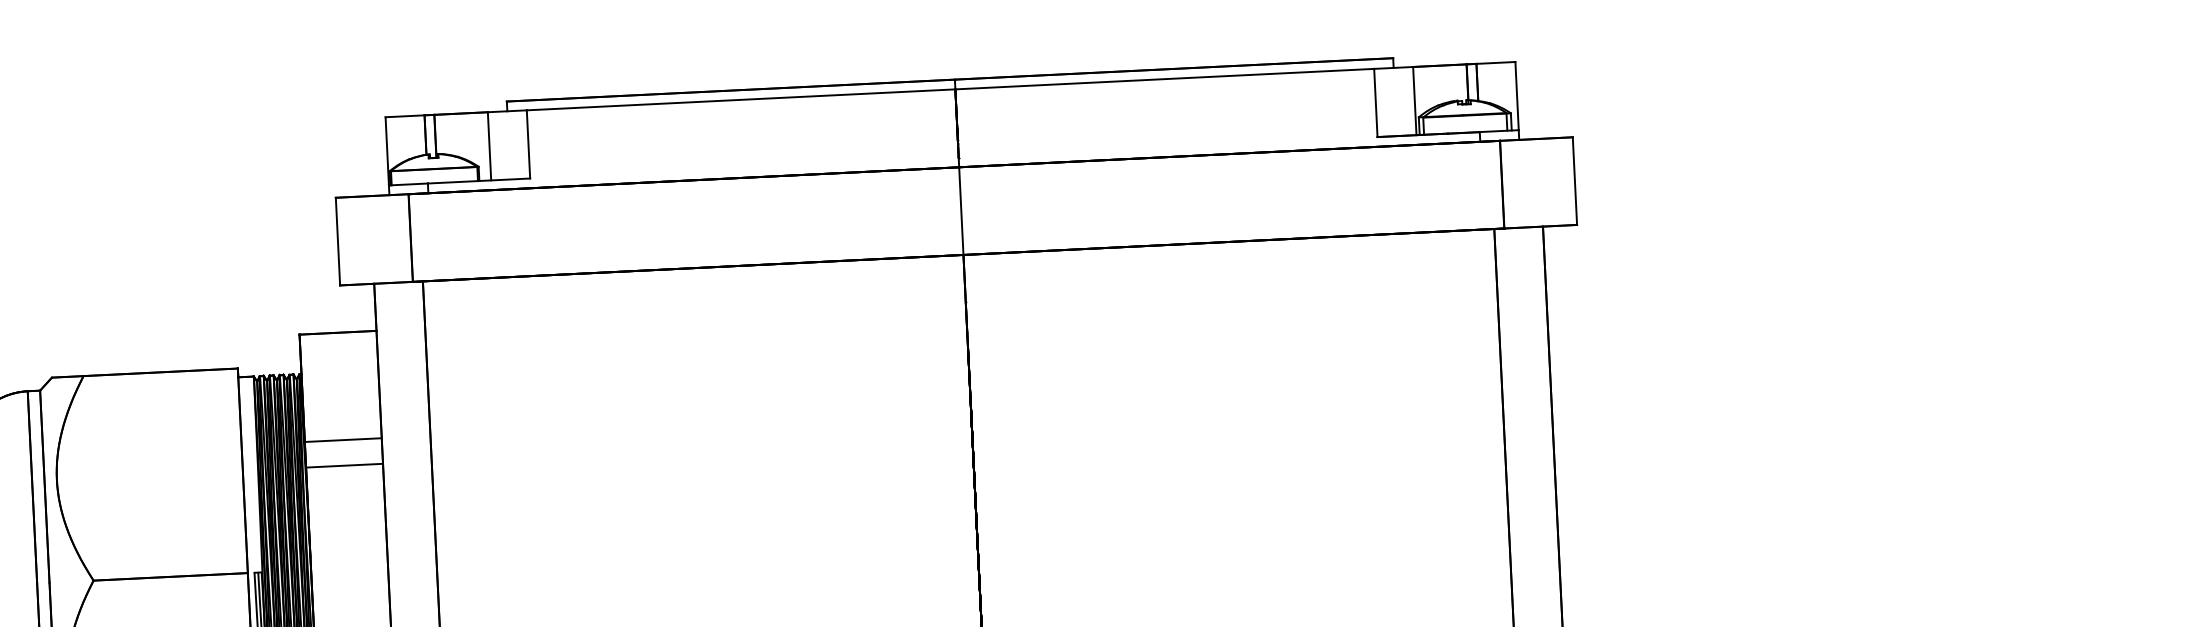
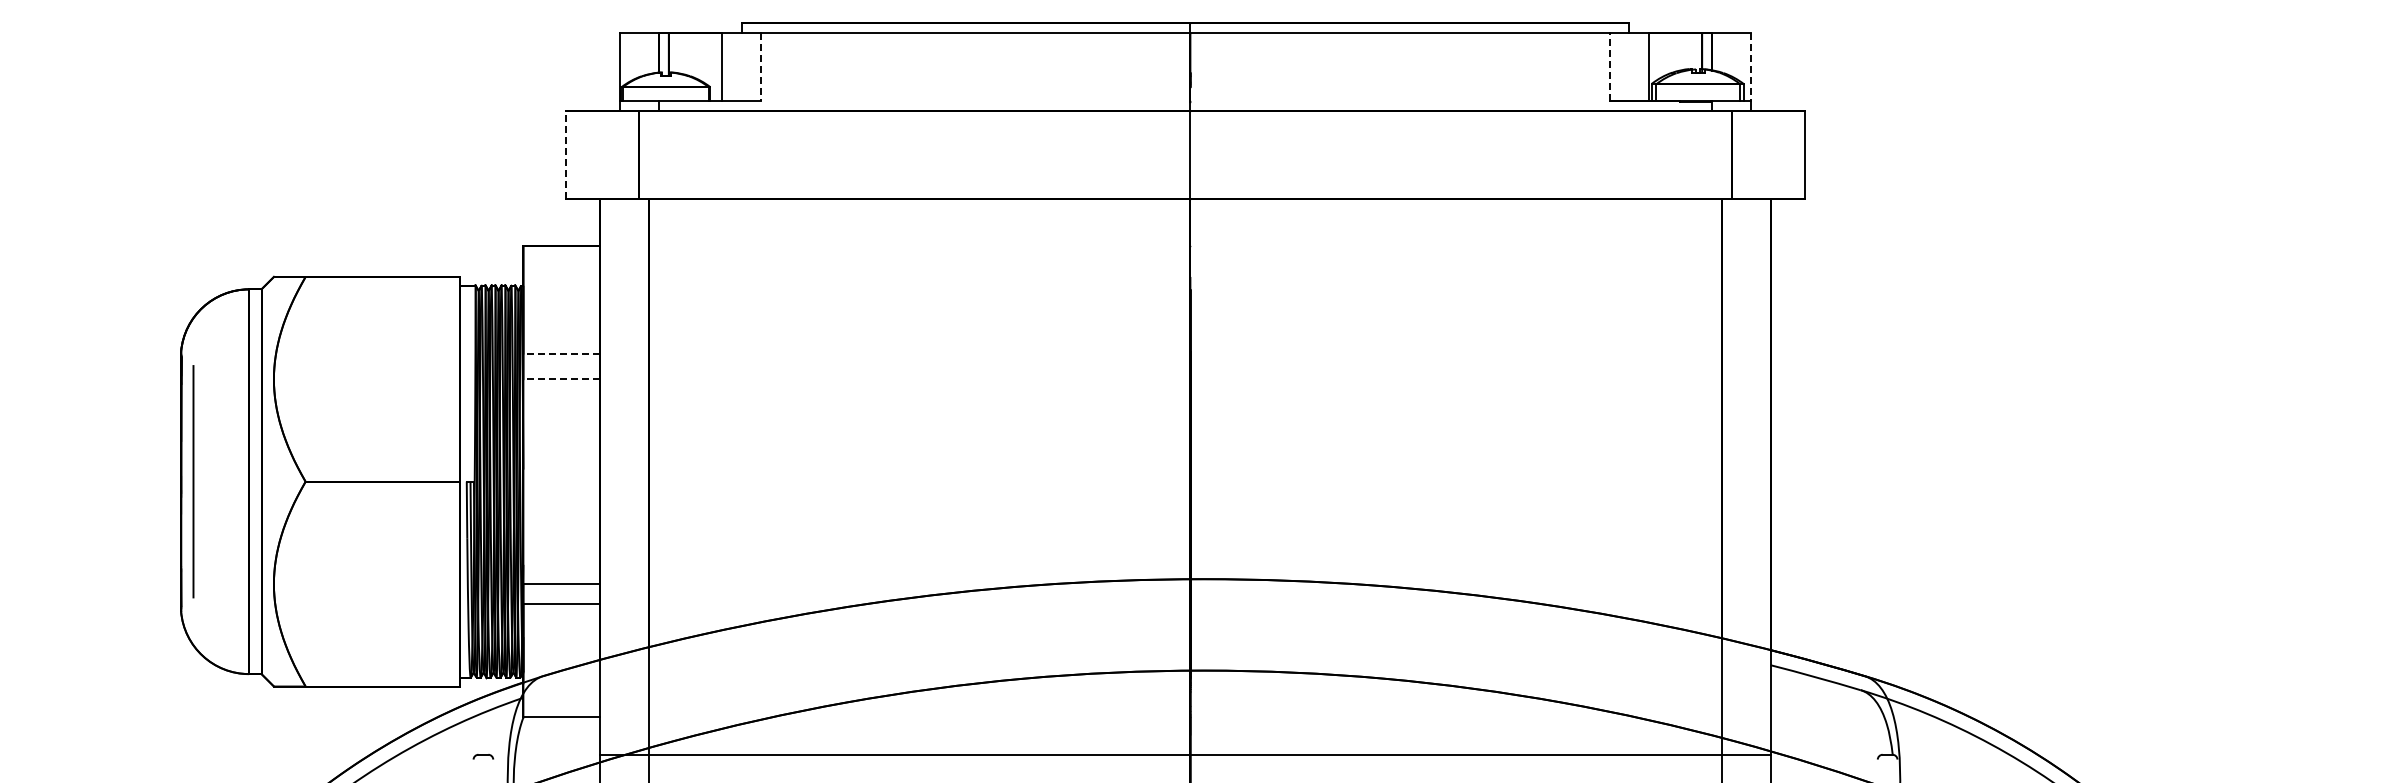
line: (1517, 96) -> (1751, 67), solid -> dashed
line: (1375, 102) -> (1609, 66), solid -> dashed
line: (528, 144) -> (761, 67), solid -> dashed
line: (338, 242) -> (566, 155), solid -> dashed
line: (342, 440) -> (561, 353), solid -> dashed
line: (344, 466) -> (561, 379), solid -> dashed

